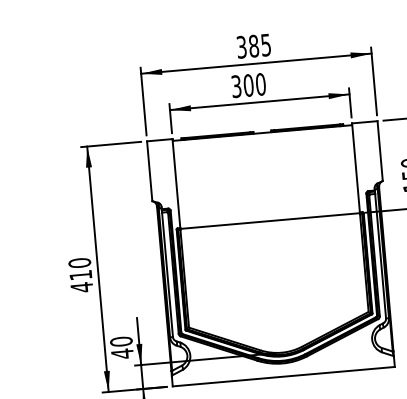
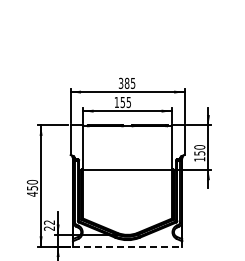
text: (247, 85) -> (122, 102), 300 -> 155
text: (80, 275) -> (32, 188), 410 -> 450
text: (121, 347) -> (49, 225), 40 -> 22
line: (283, 376) -> (127, 246), solid -> dashed

